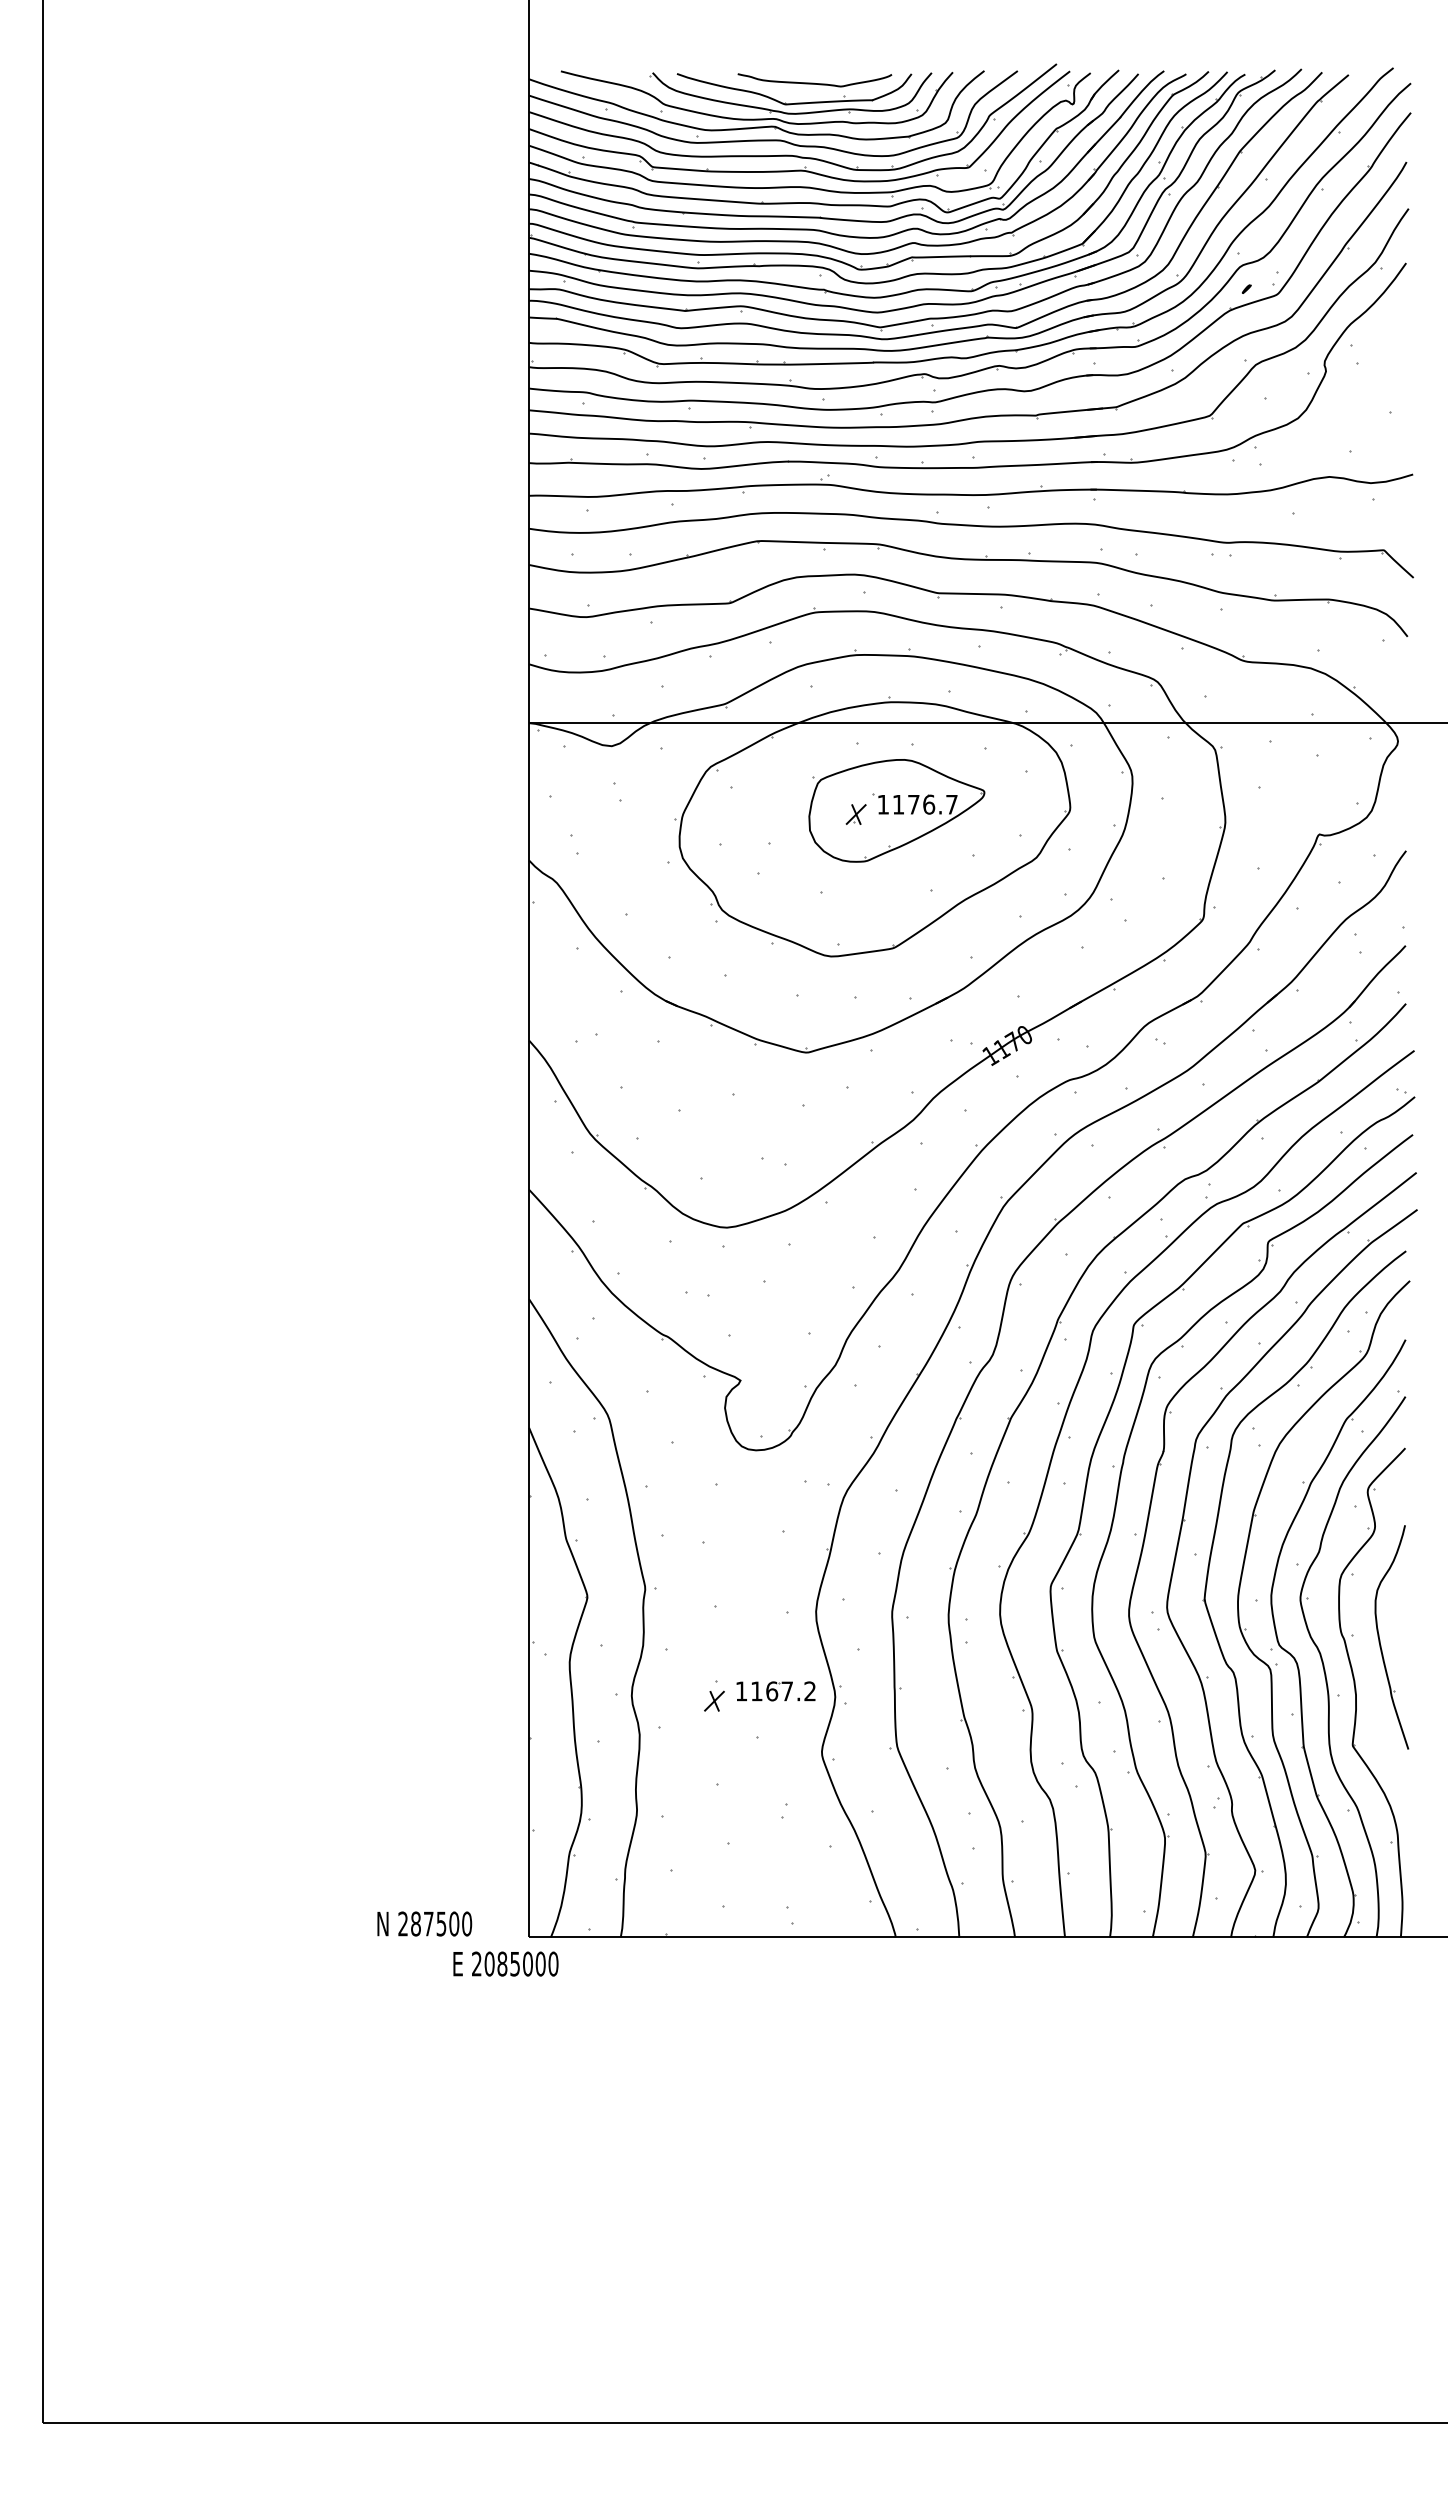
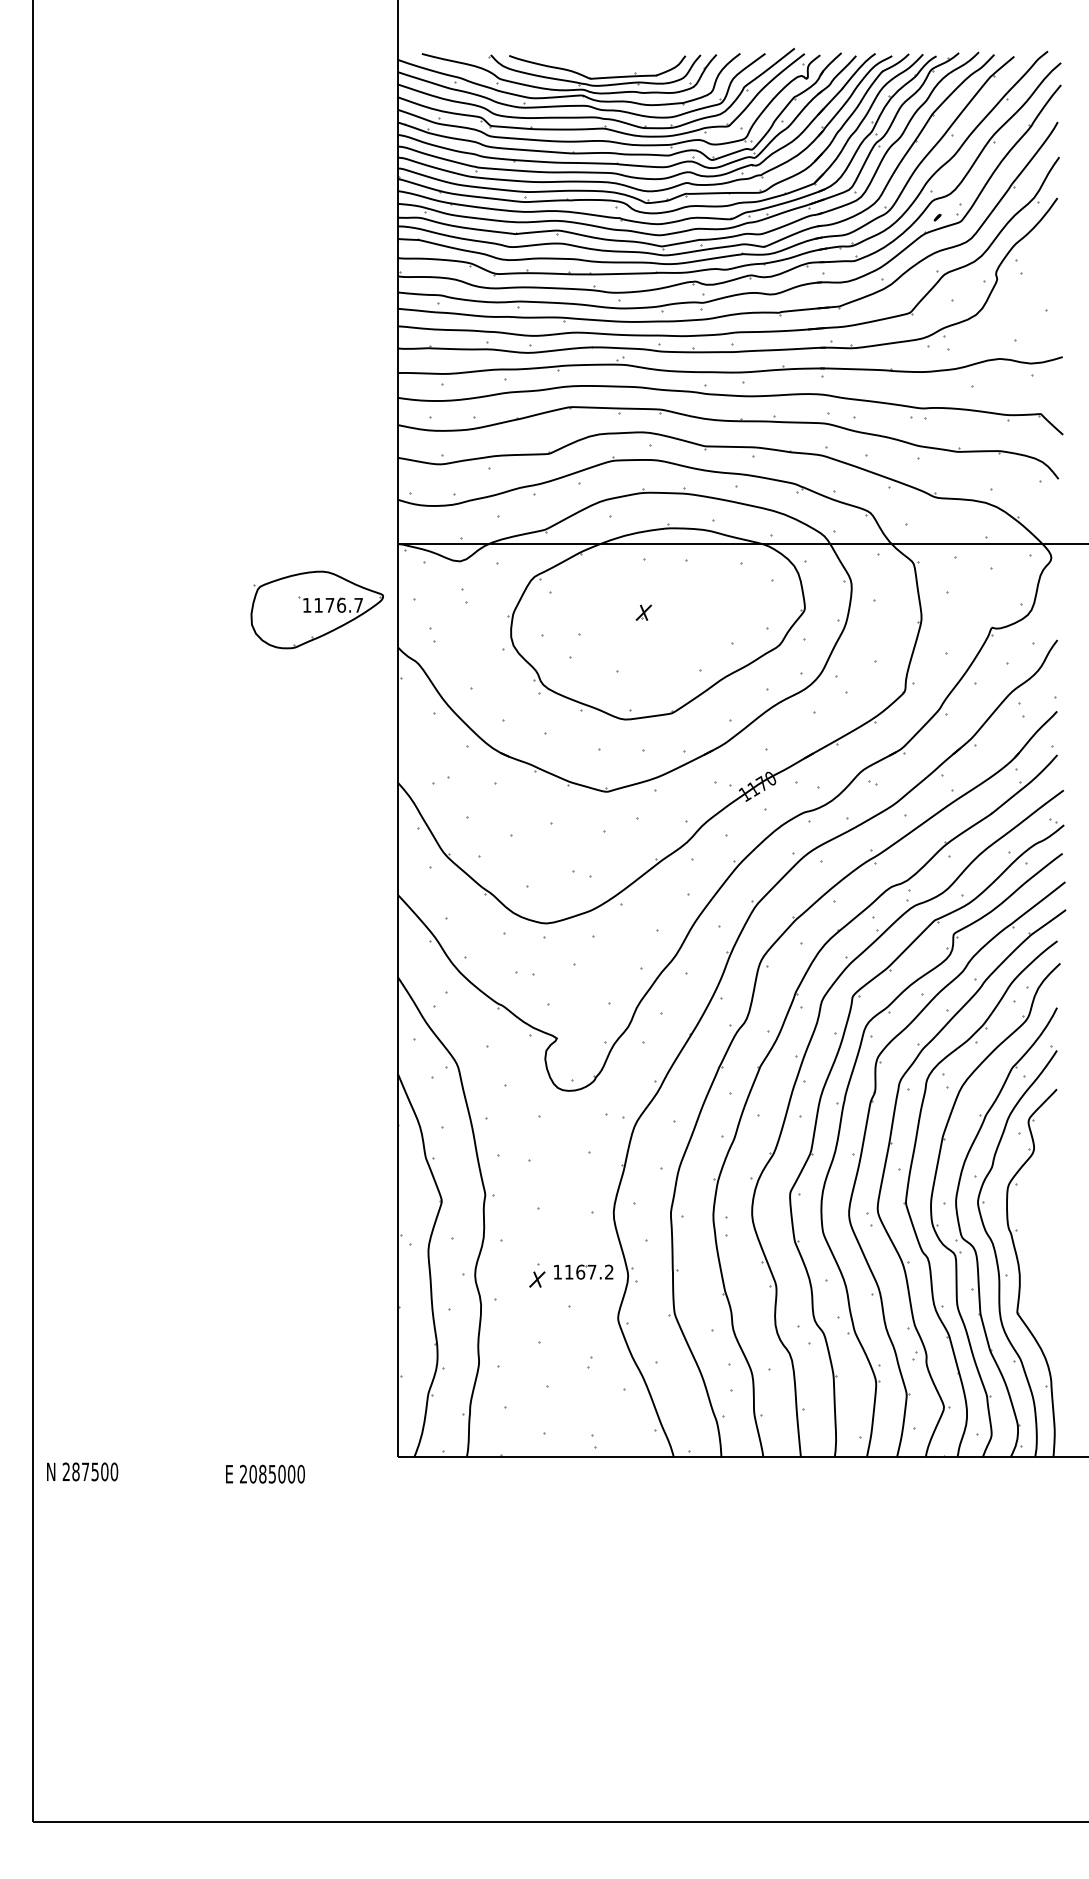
curve: (814, 82) -> (612, 62), removed
part: (896, 810) -> (317, 609), moved
part: (1380, 1639) -> (1038, 1233), removed
text: (424, 1923) -> (82, 1471), moved
text: (505, 1963) -> (265, 1473), moved

